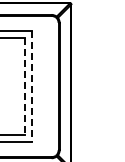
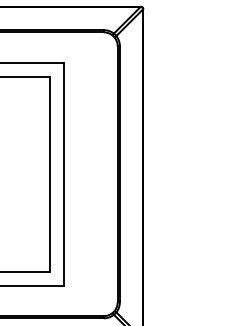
line: (24, 86) -> (49, 174), dashed -> solid
line: (31, 87) -> (63, 176), dashed -> solid

